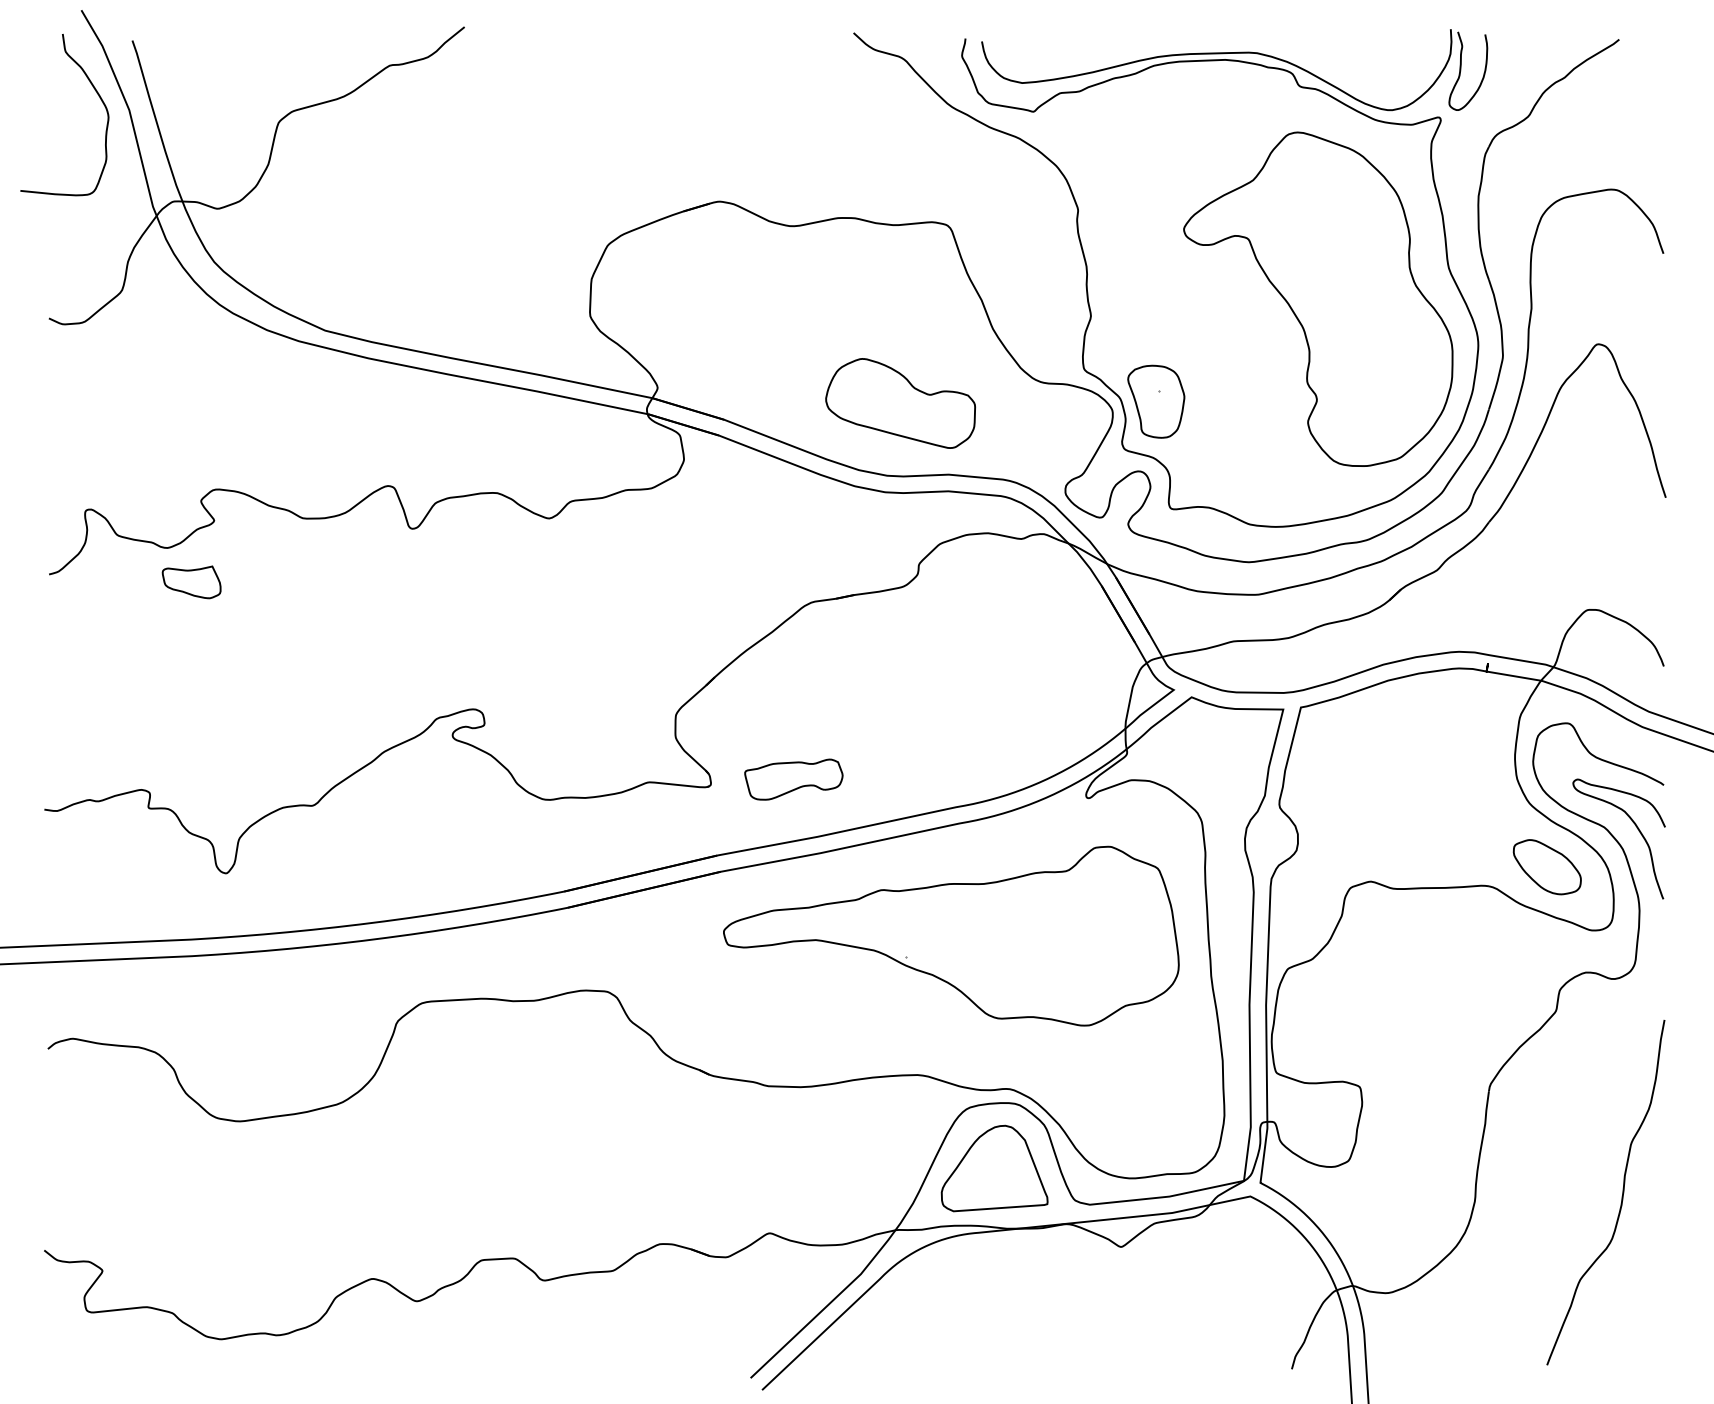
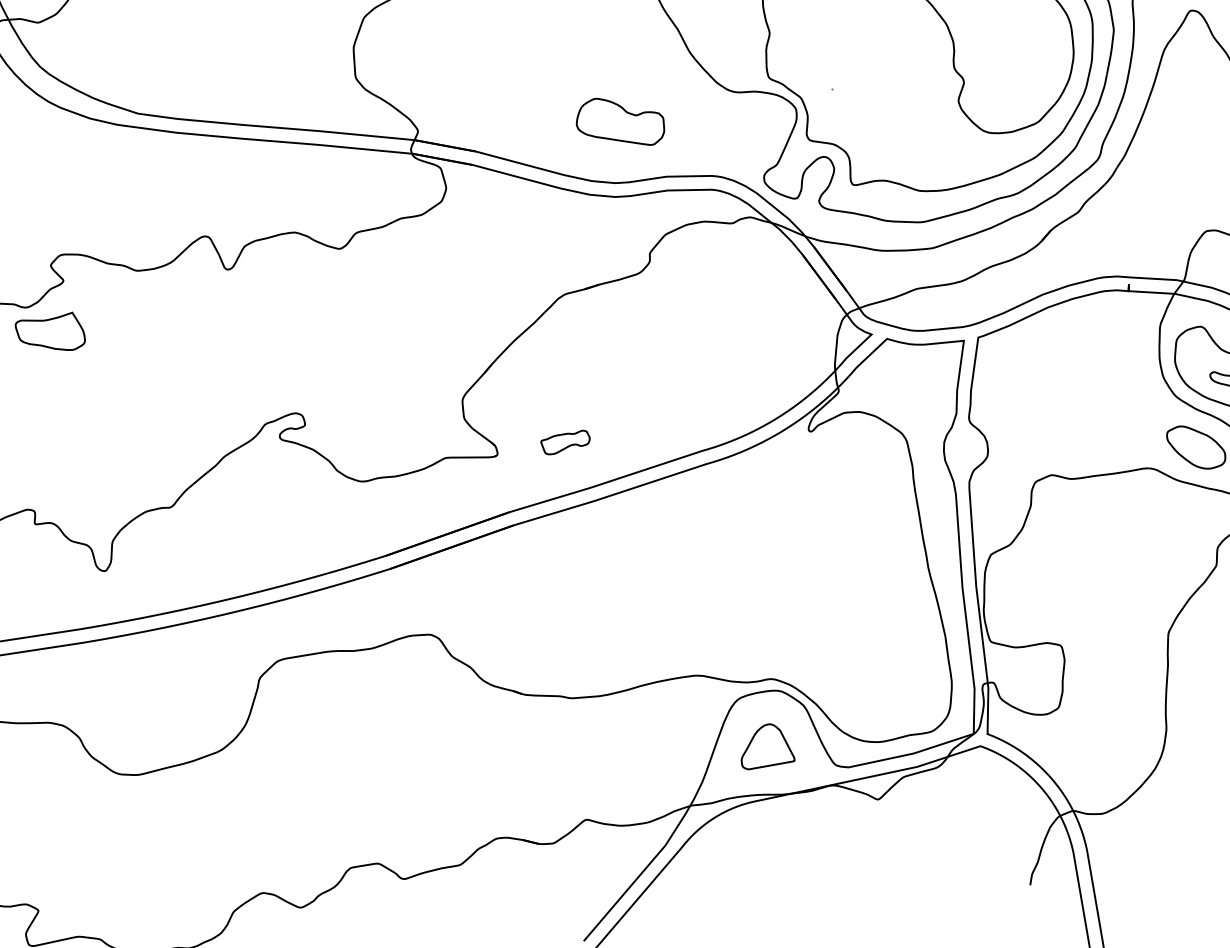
part: (1156, 401) -> (831, 97), removed
part: (900, 403) -> (620, 122), size x0.7
part: (191, 582) -> (50, 333), size x1.4
part: (793, 779) -> (565, 442), size x0.6
part: (951, 935) -> (710, 557), removed
part: (994, 1168) -> (766, 746), size x0.6

